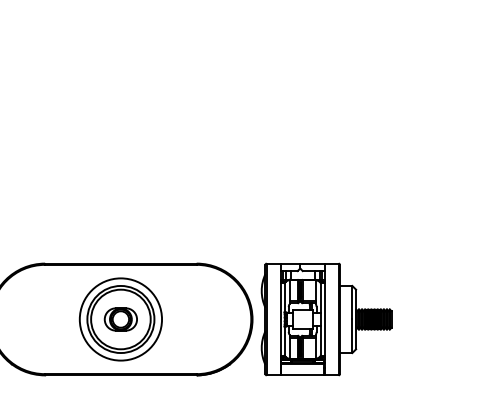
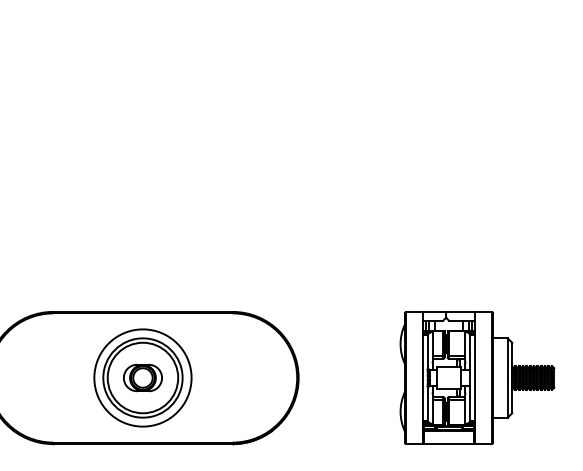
part: (326, 319) -> (477, 378), moved

